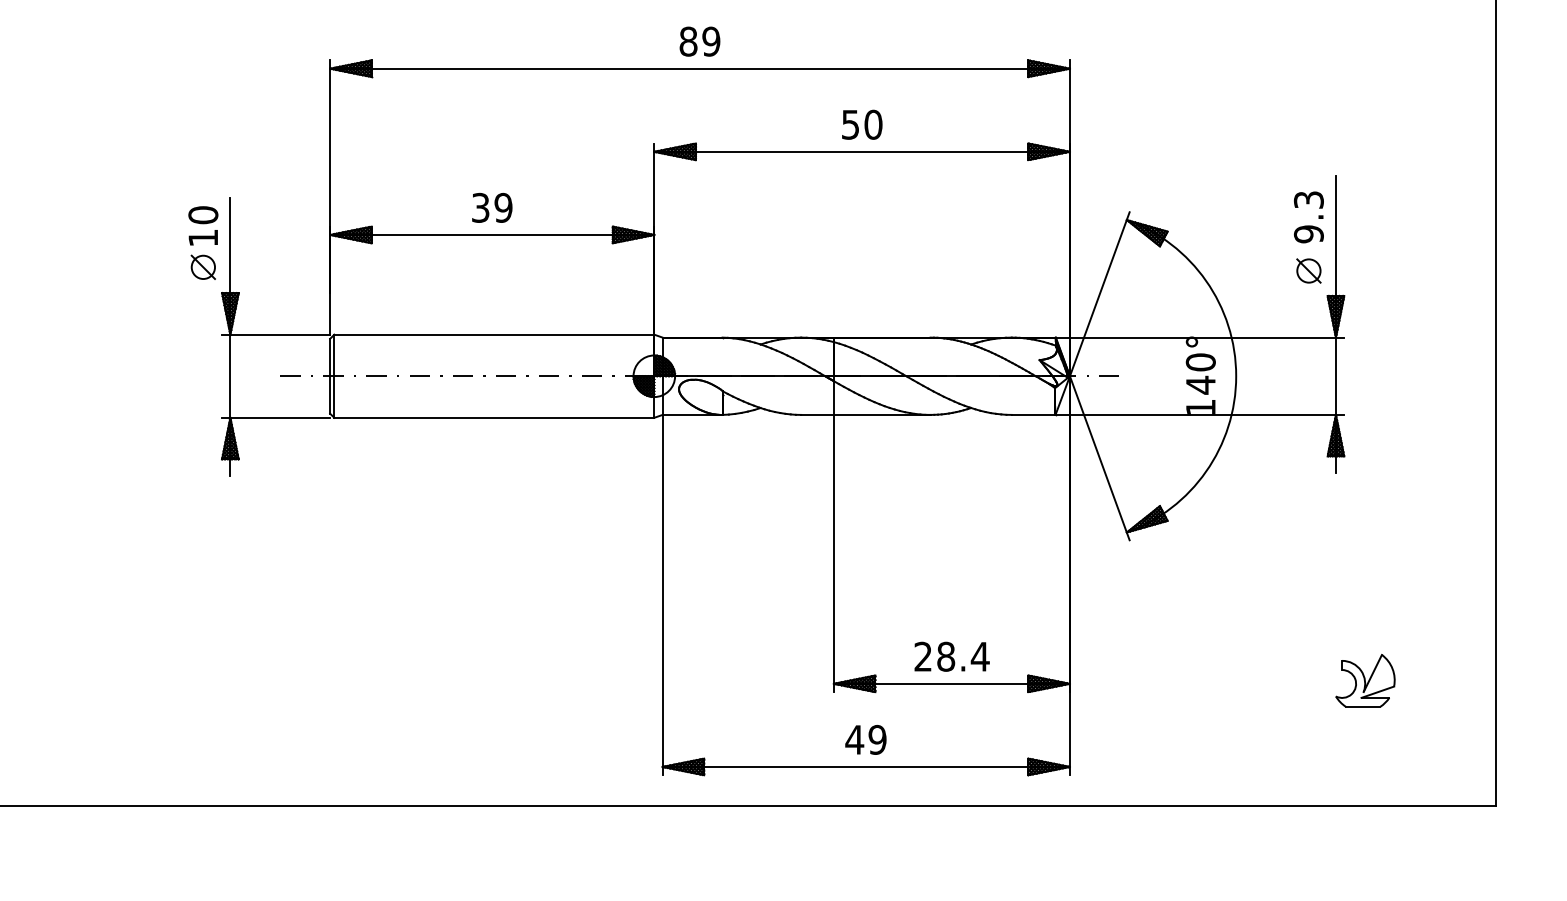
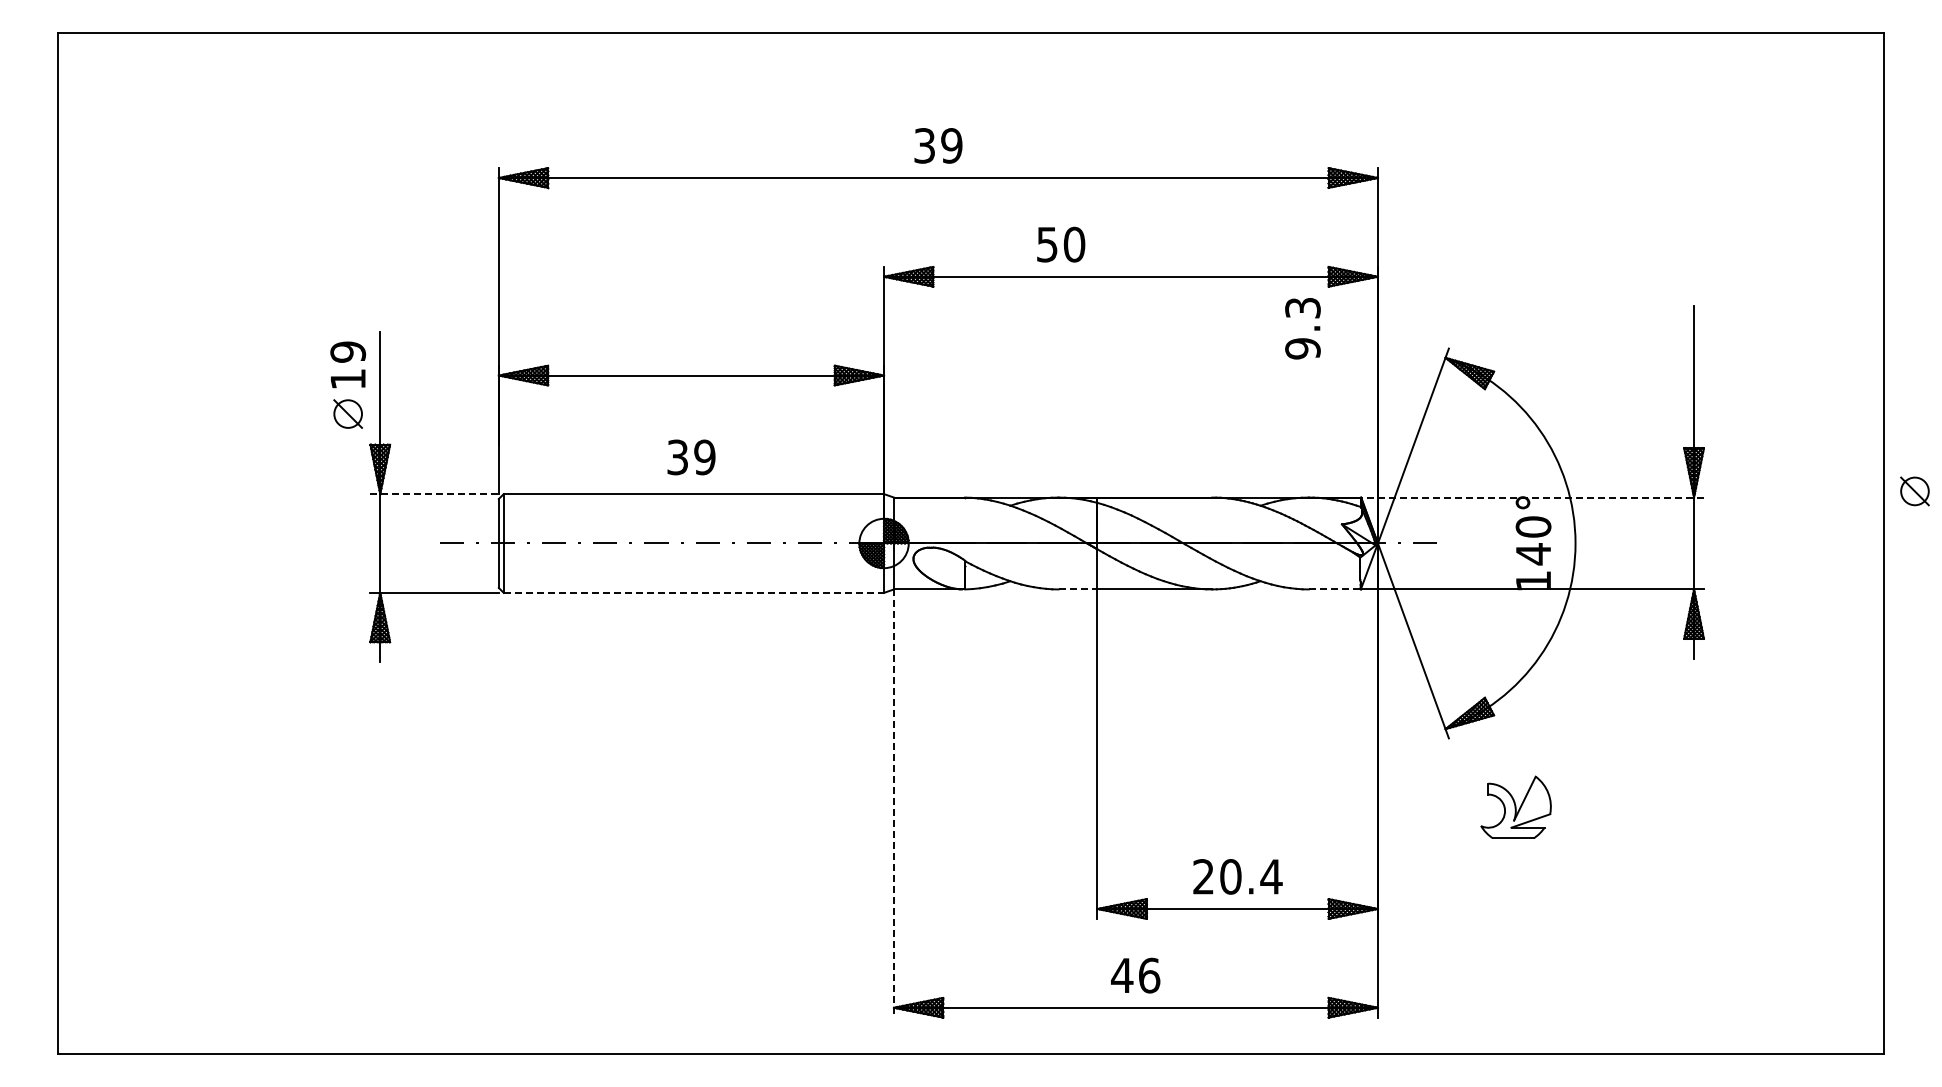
text: (688, 41) -> (924, 145), 89 -> 39
text: (862, 124) -> (1061, 244), moved
text: (492, 207) -> (691, 457), moved
text: (203, 214) -> (348, 351), 10 -> 19
text: (1308, 217) -> (1302, 328), moved
part: (1308, 271) -> (1914, 491), moved
line: (276, 335) -> (435, 494), solid -> dashed
line: (1199, 337) -> (1532, 497), solid -> dashed
line: (817, 414) -> (1078, 589), solid -> dashed
line: (1033, 414) -> (1334, 589), solid -> dashed
line: (494, 417) -> (694, 592), solid -> dashed
line: (662, 595) -> (893, 804), solid -> dashed
text: (945, 656) -> (1230, 876), 28.4 -> 20.4
part: (1364, 680) -> (1515, 806), moved
text: (877, 739) -> (1149, 975), 49 -> 46

